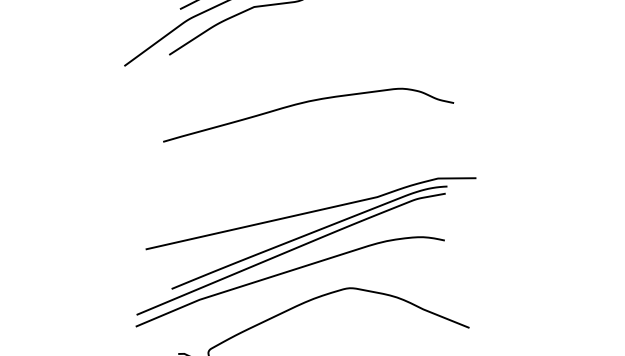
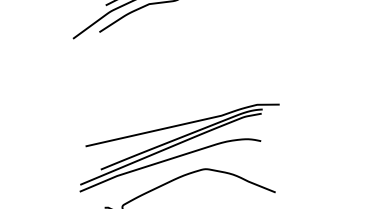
curve: (303, 104) -> (178, 61), removed

